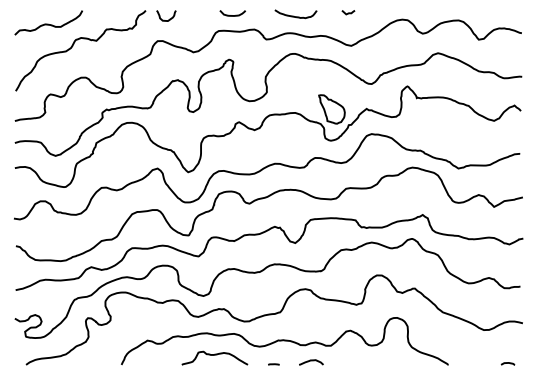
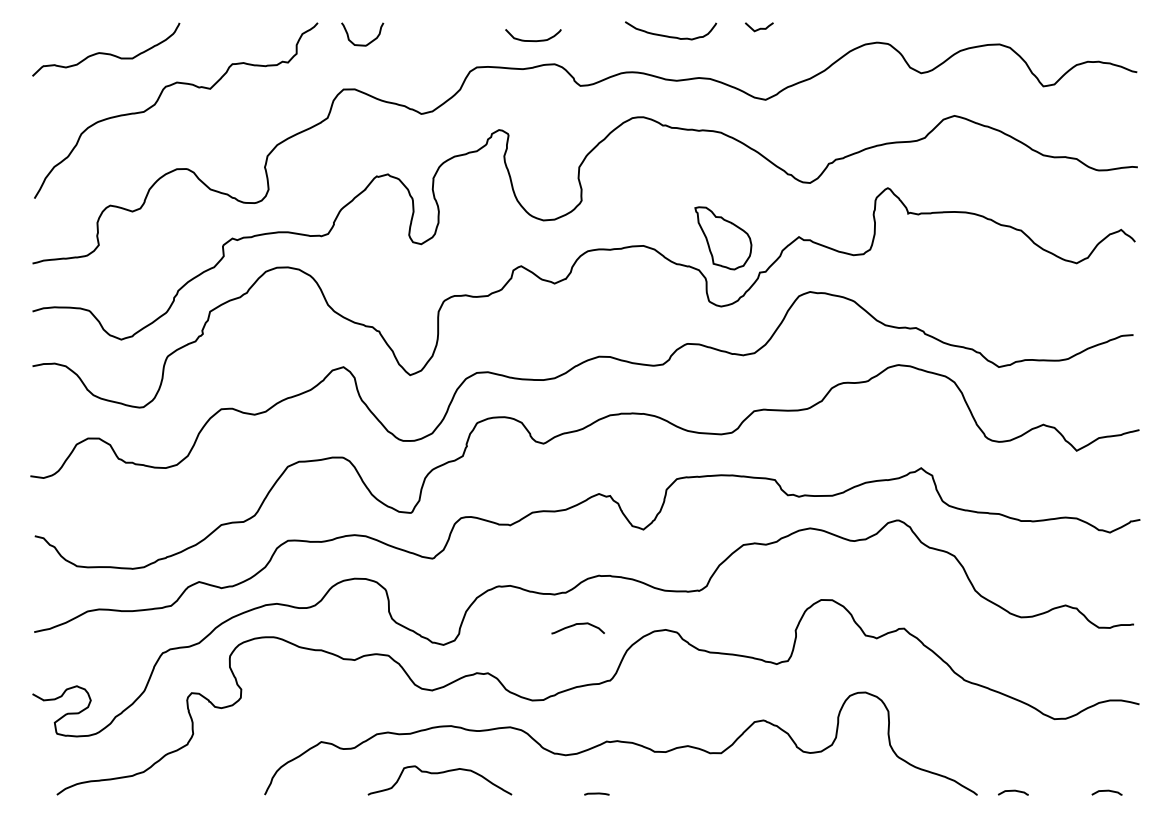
curve: (232, 15) -> (532, 40), moved
curve: (295, 16) -> (670, 35), moved
curve: (214, 355) -> (439, 774), moved
curve: (311, 361) -> (578, 626), moved
curve: (464, 363) -> (1012, 791), added

